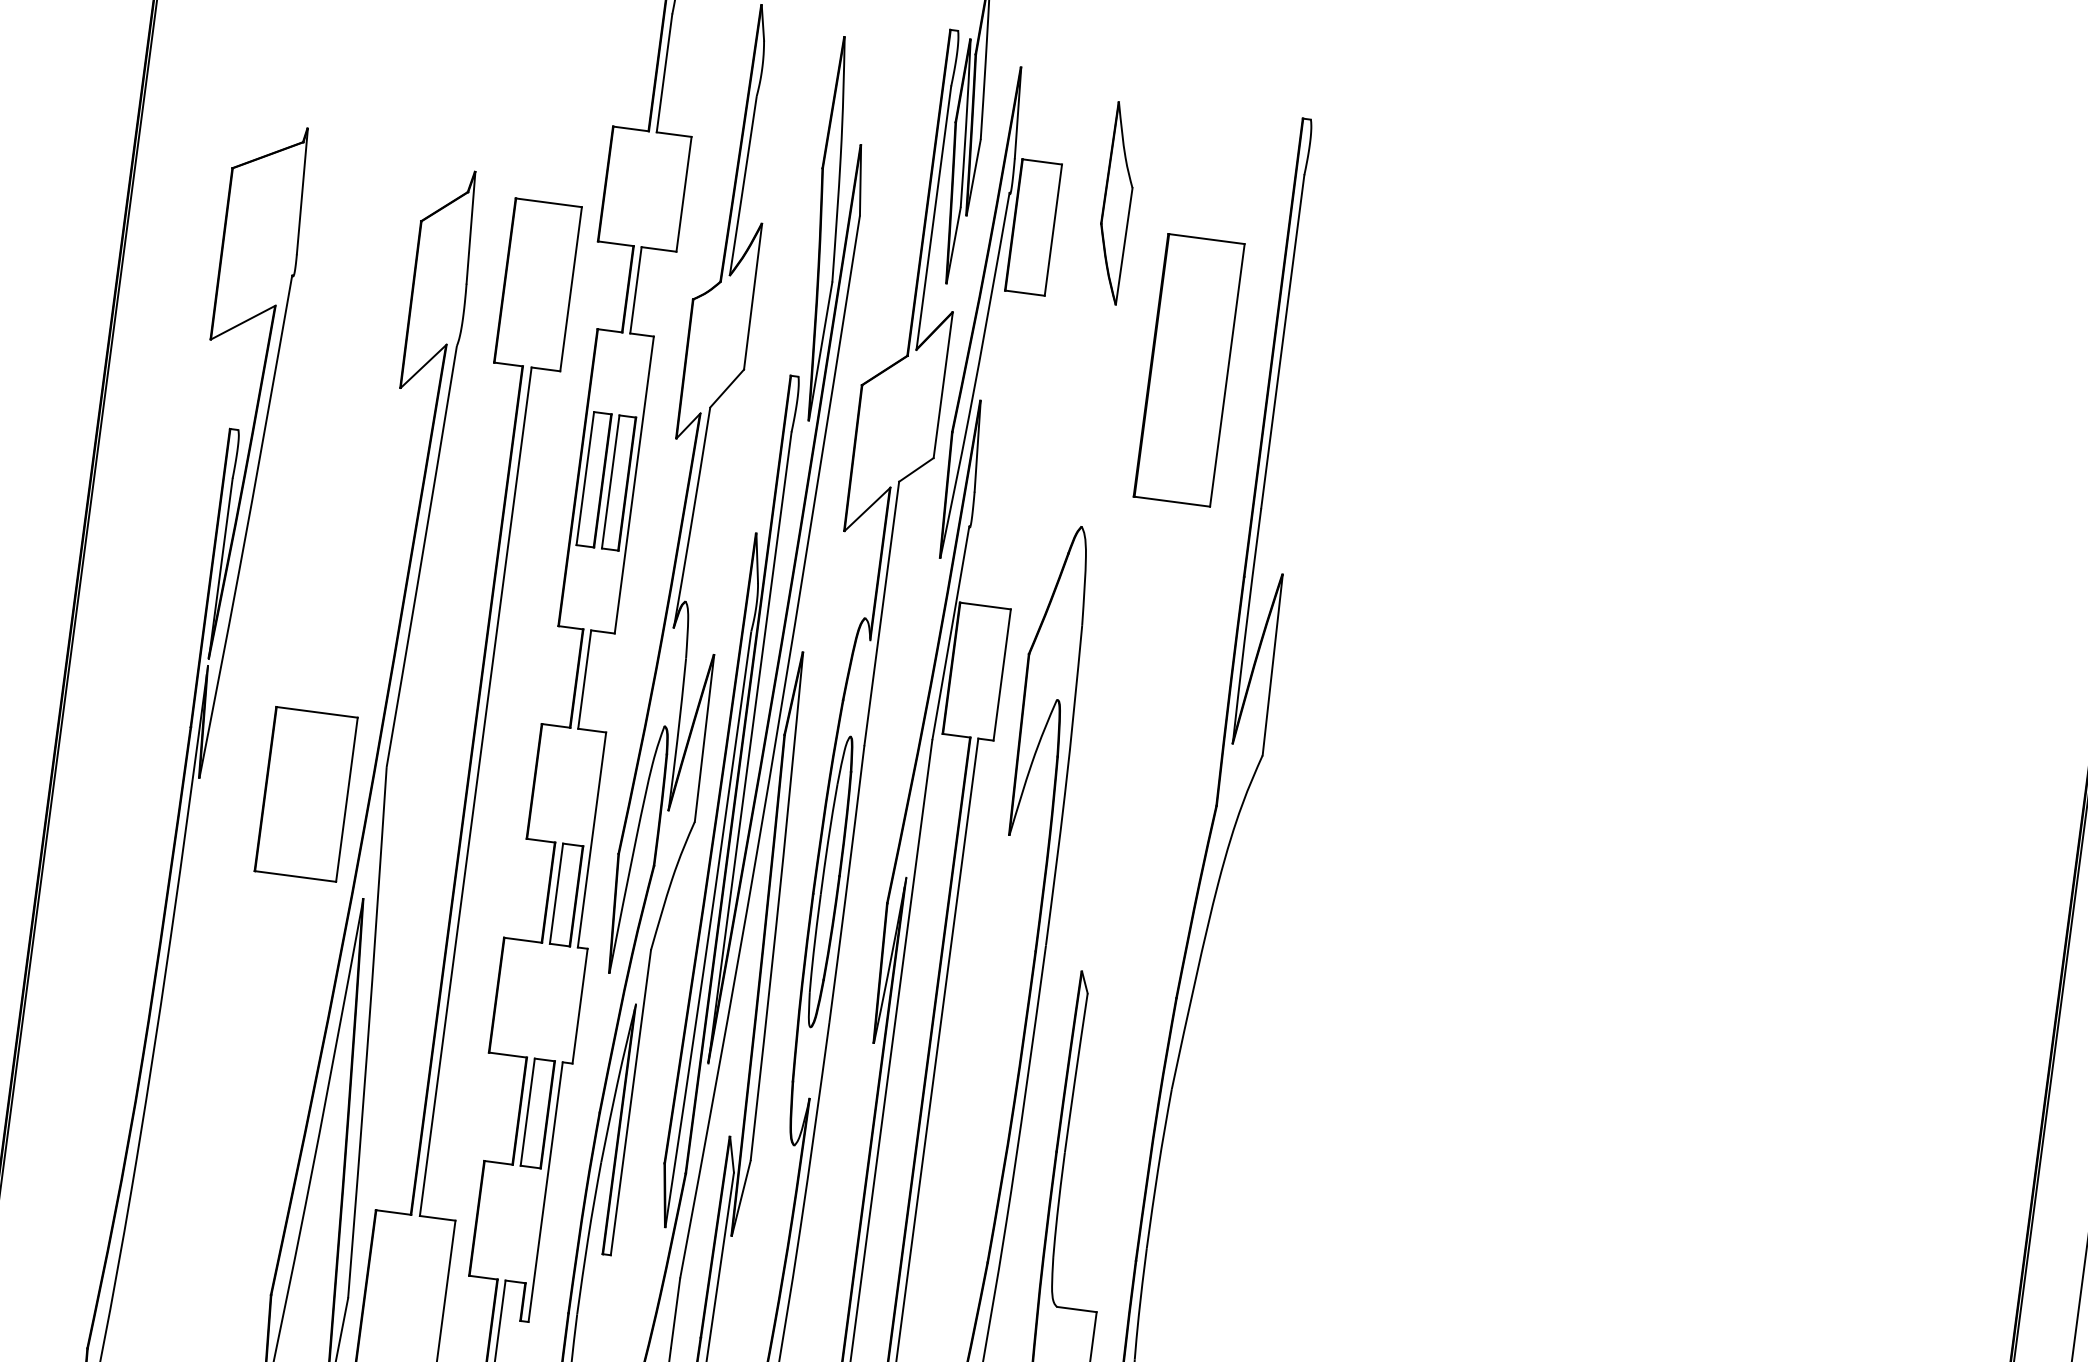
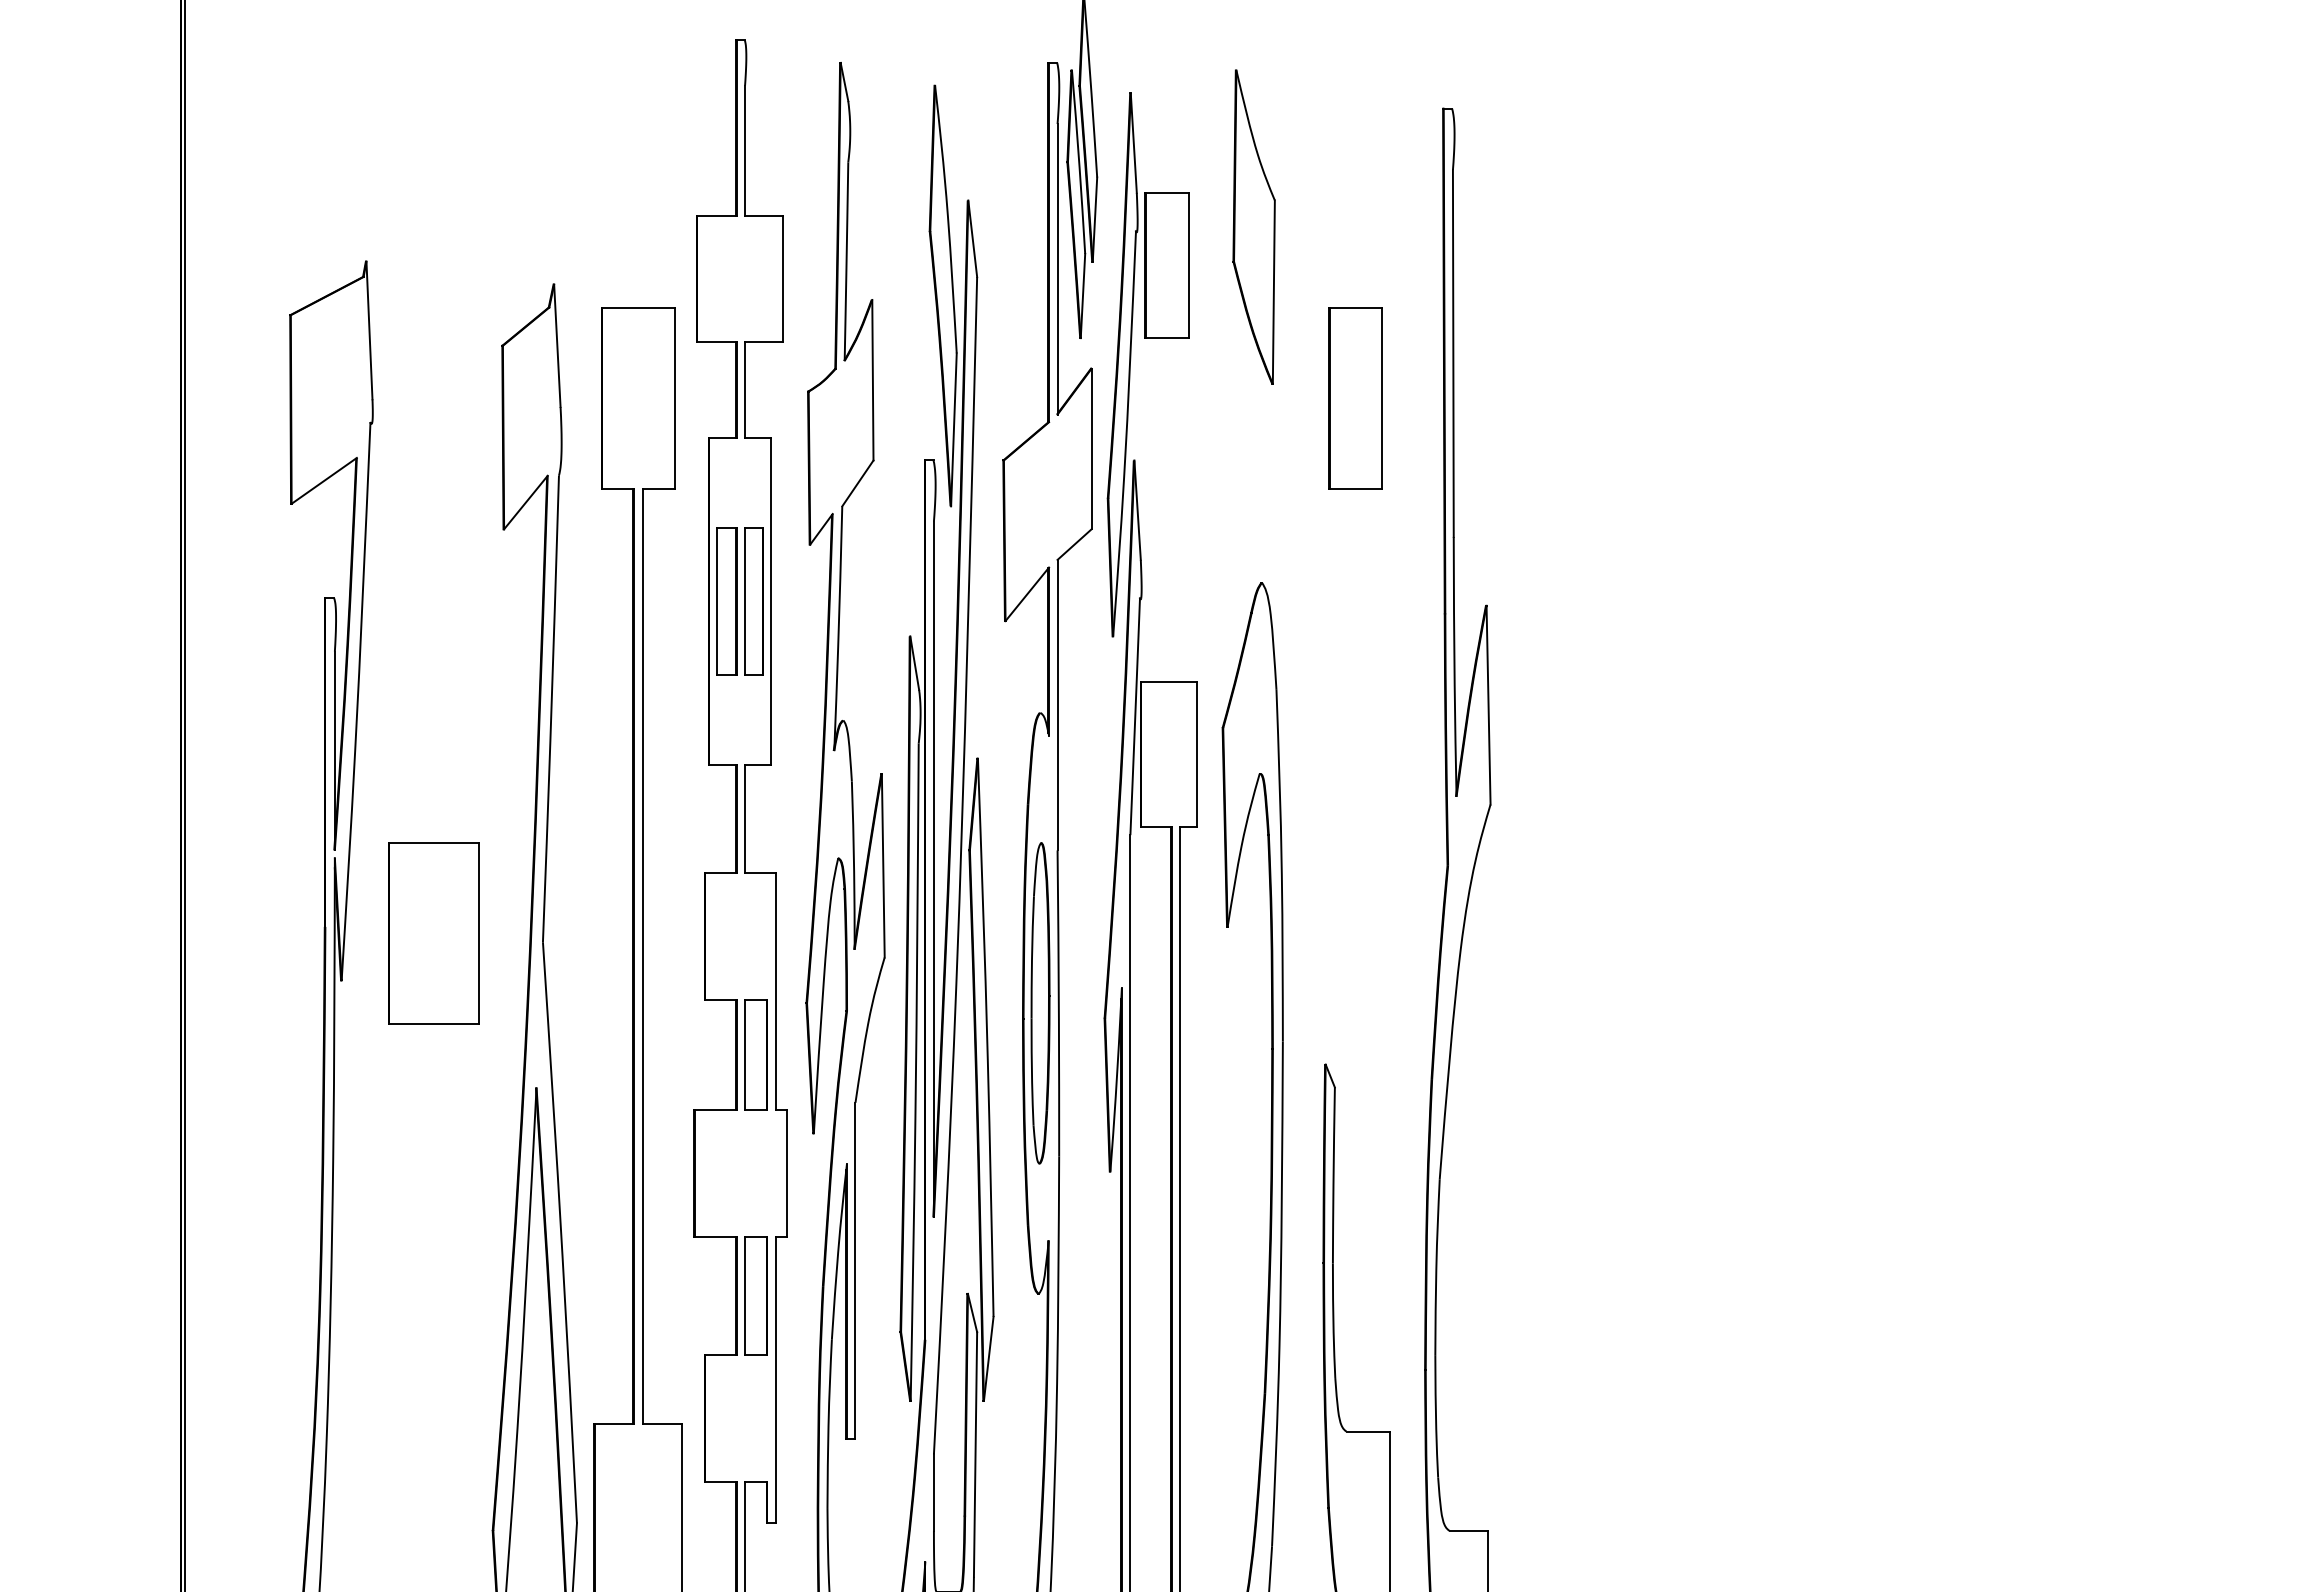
part: (1116, 202) -> (1253, 226), size x1.43
part: (1188, 370) -> (1355, 398), size x0.62
part: (306, 794) -> (433, 933), moved

